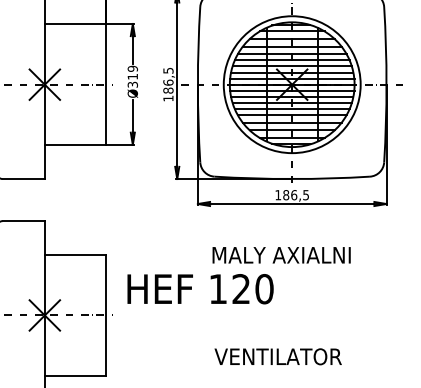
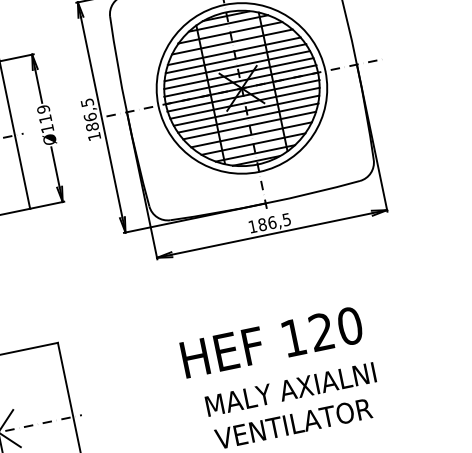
text: (132, 84) -> (47, 128), 319 -> 119
text: (281, 255) -> (290, 389), moved
text: (200, 289) -> (272, 342), moved

